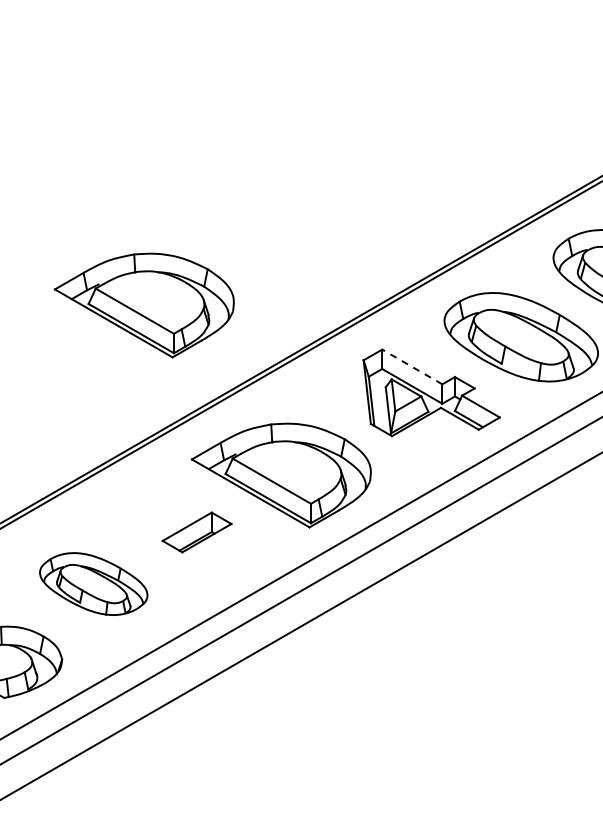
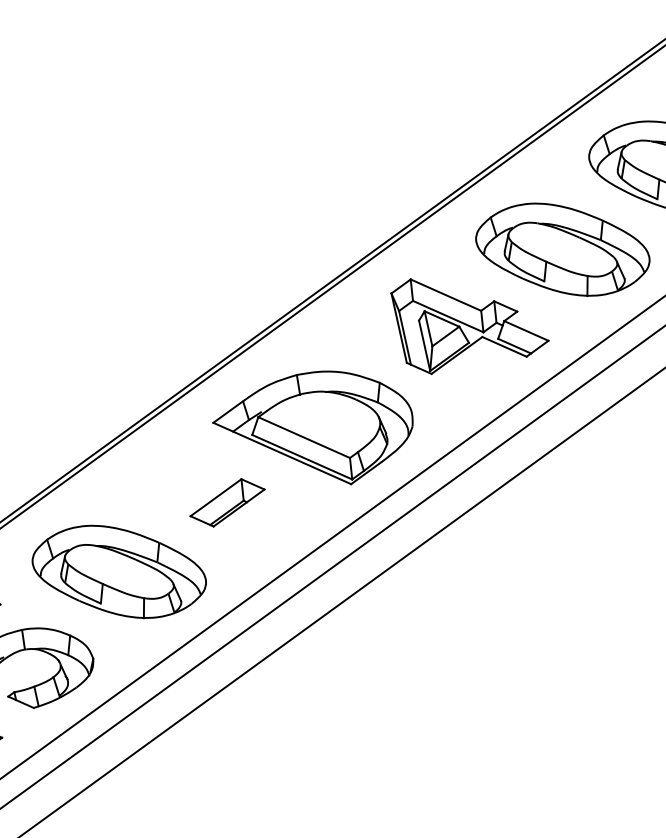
part: (143, 305) -> (142, 258), removed
line: (412, 366) -> (446, 294), dashed -> solid
part: (93, 583) -> (119, 571), size x1.43

